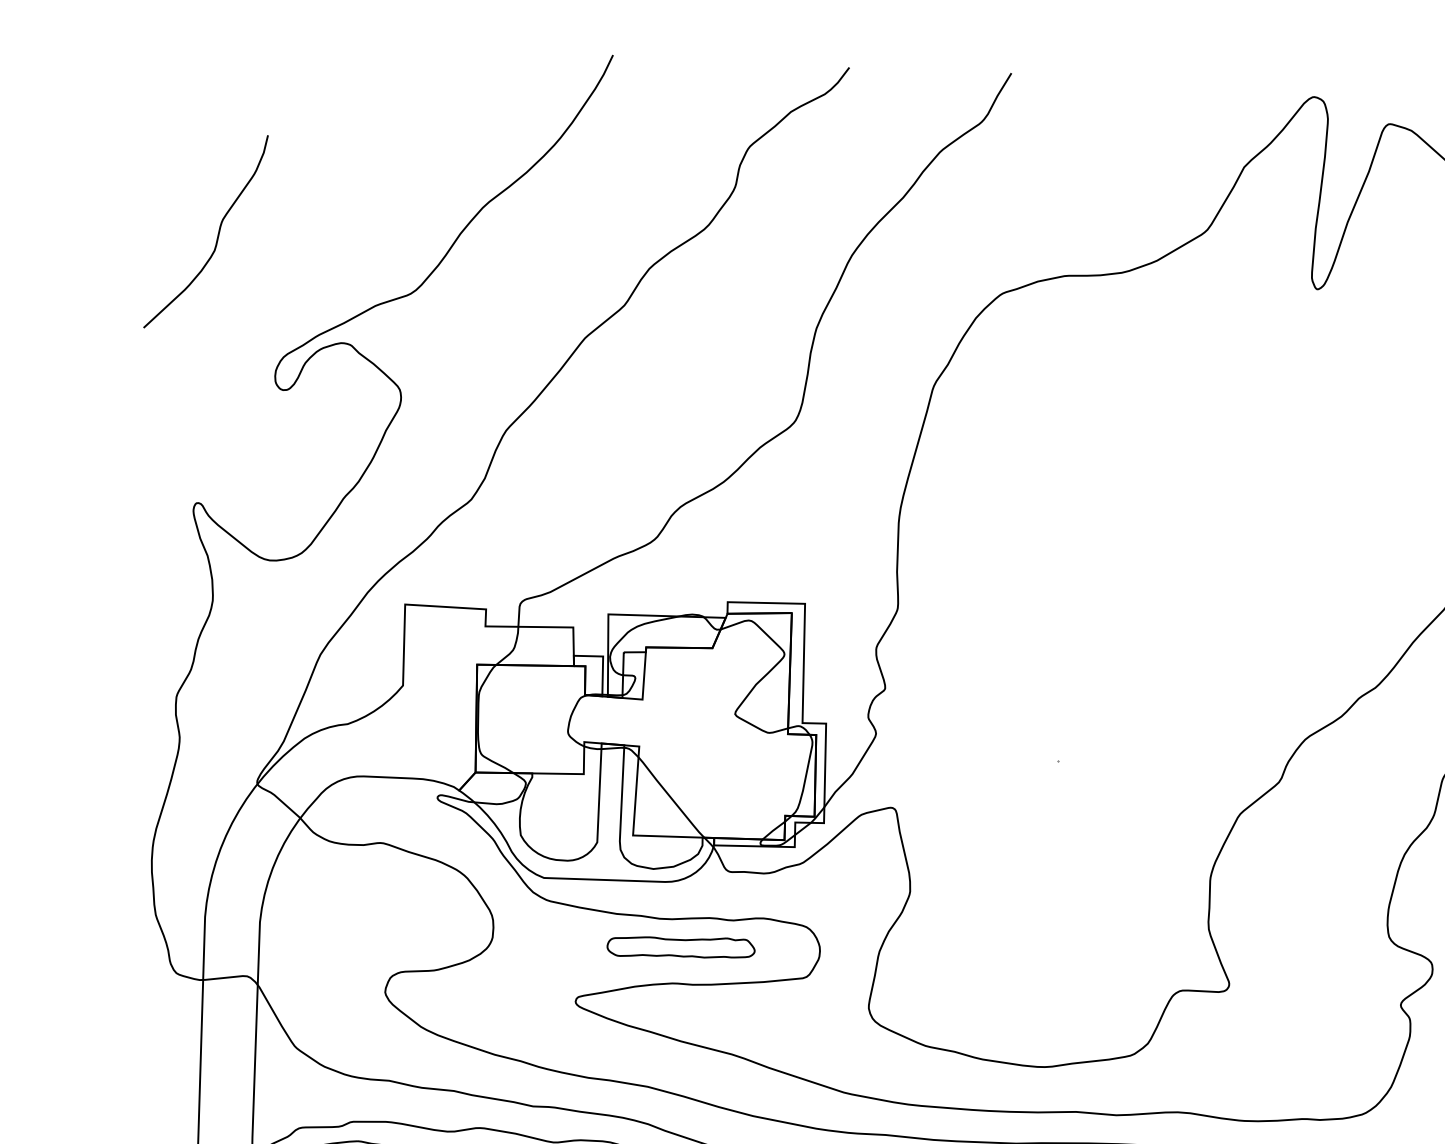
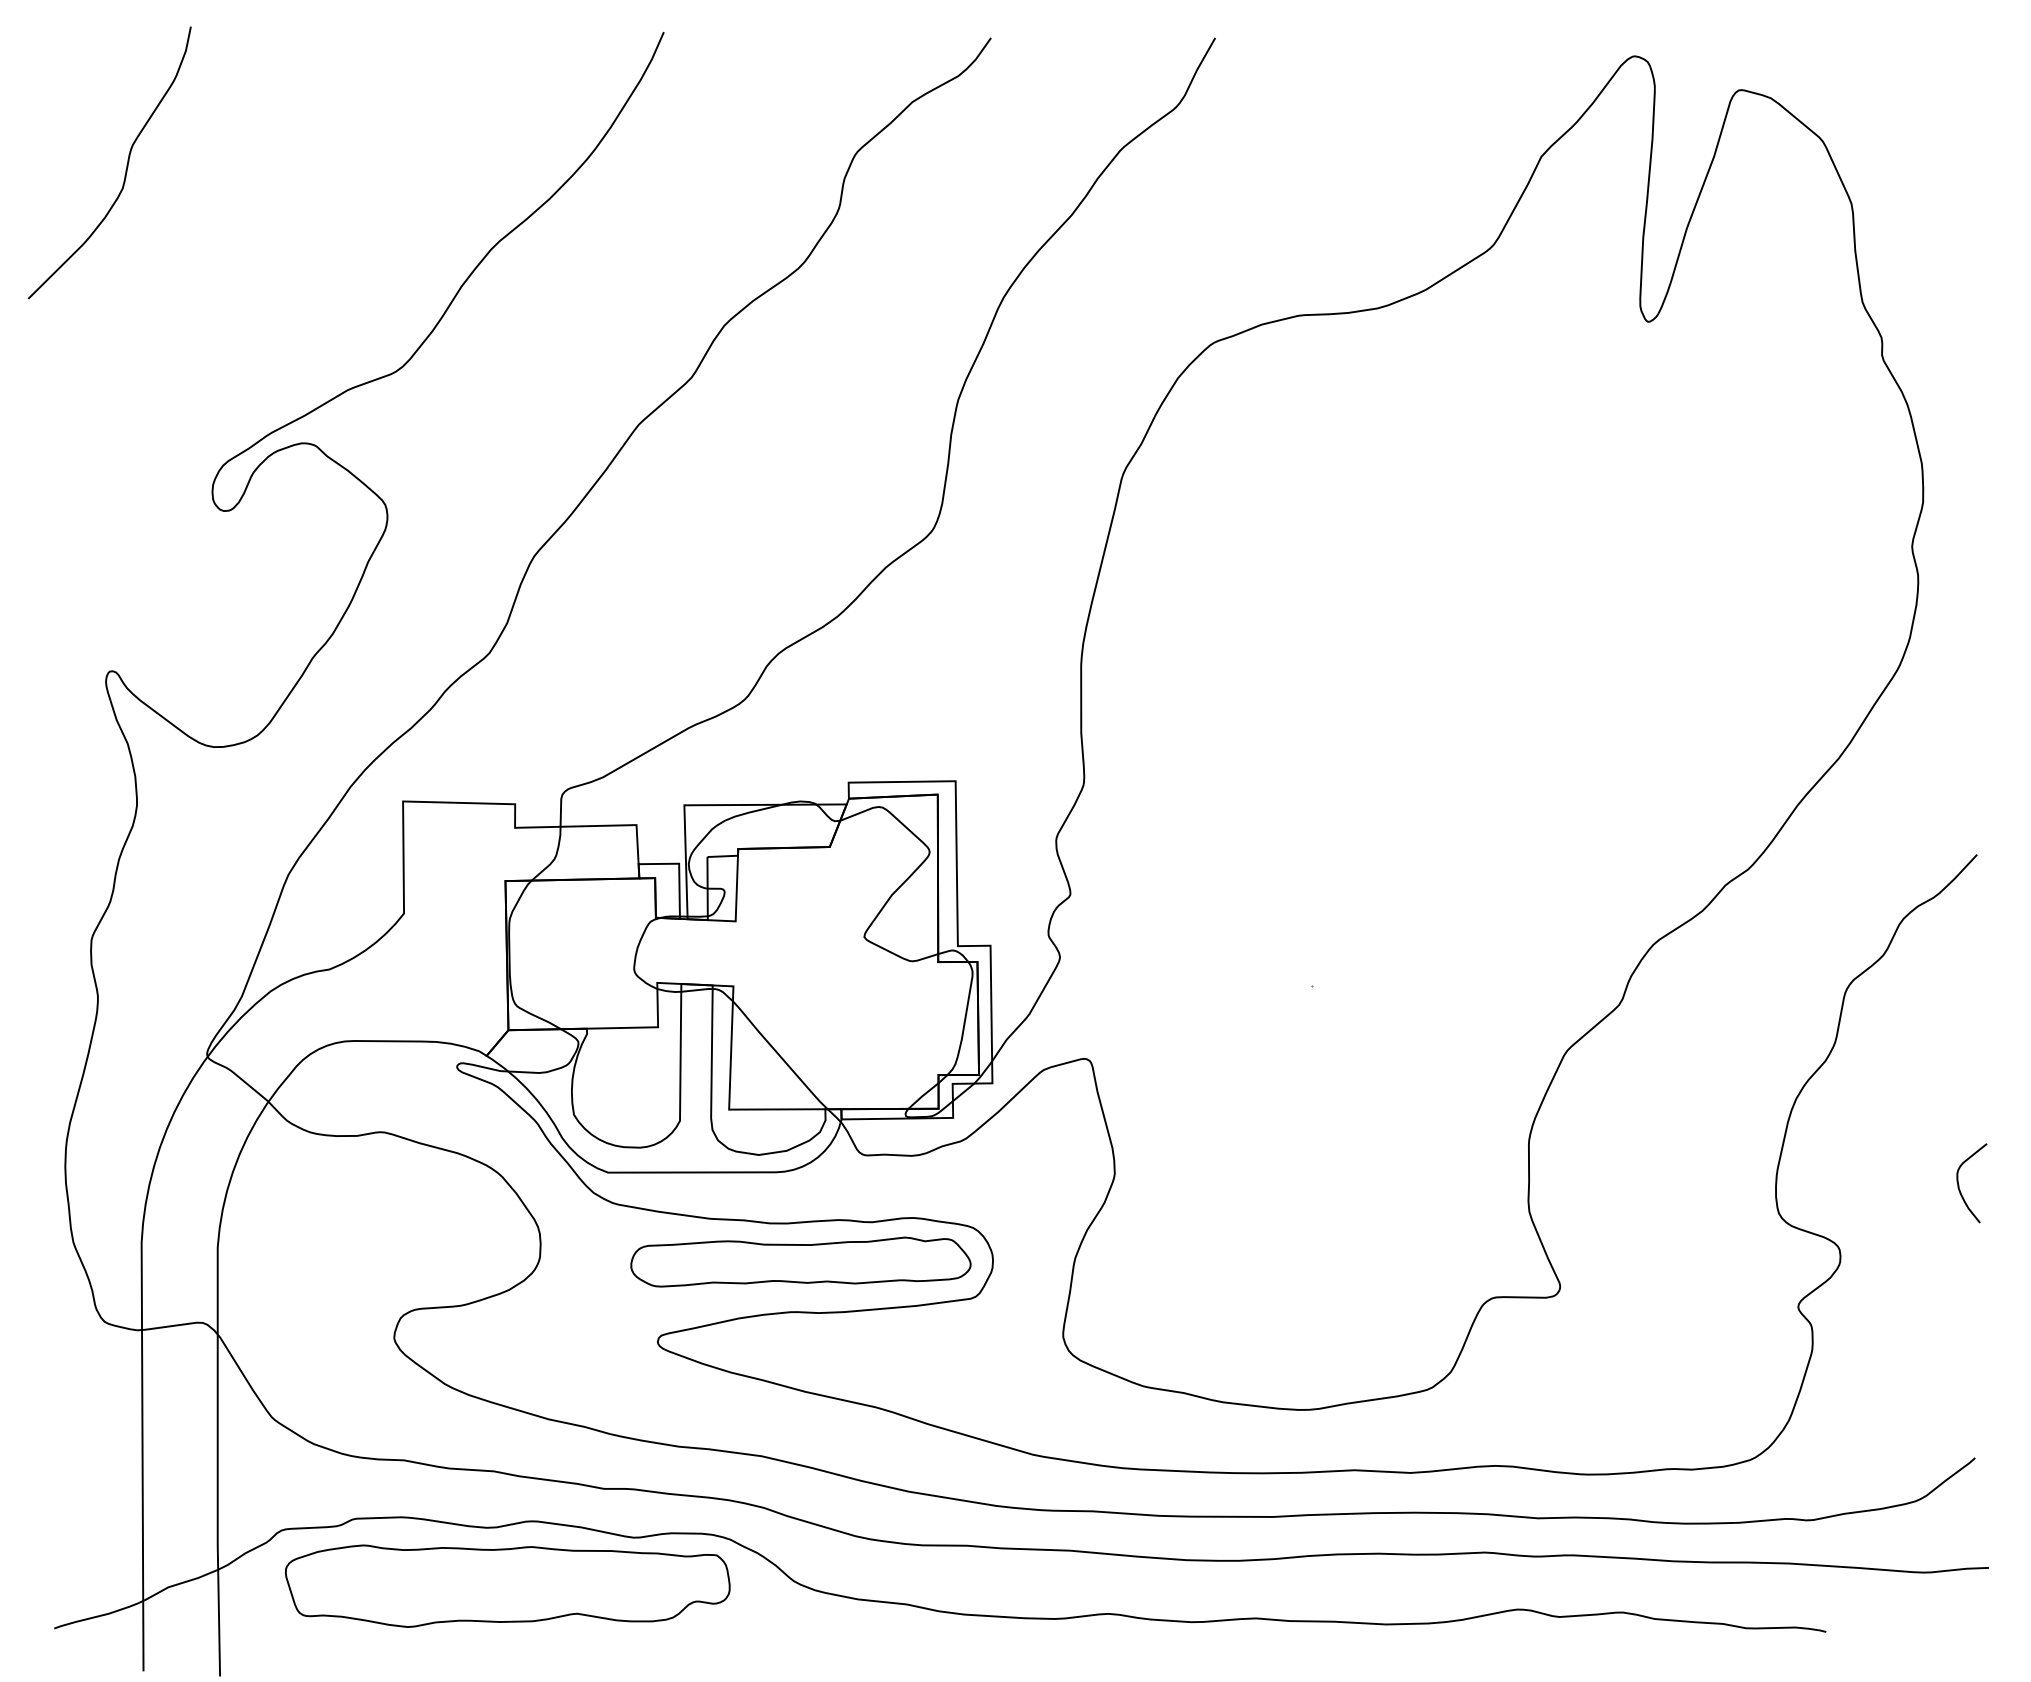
curve: (218, 233) -> (126, 164), moved
part: (680, 947) -> (800, 1261), size x1.67

